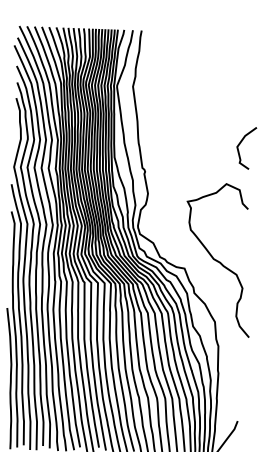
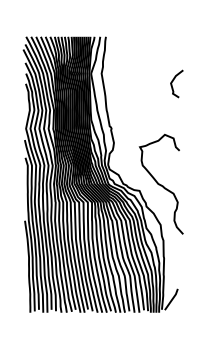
curve: (242, 142) -> (174, 80), moved

